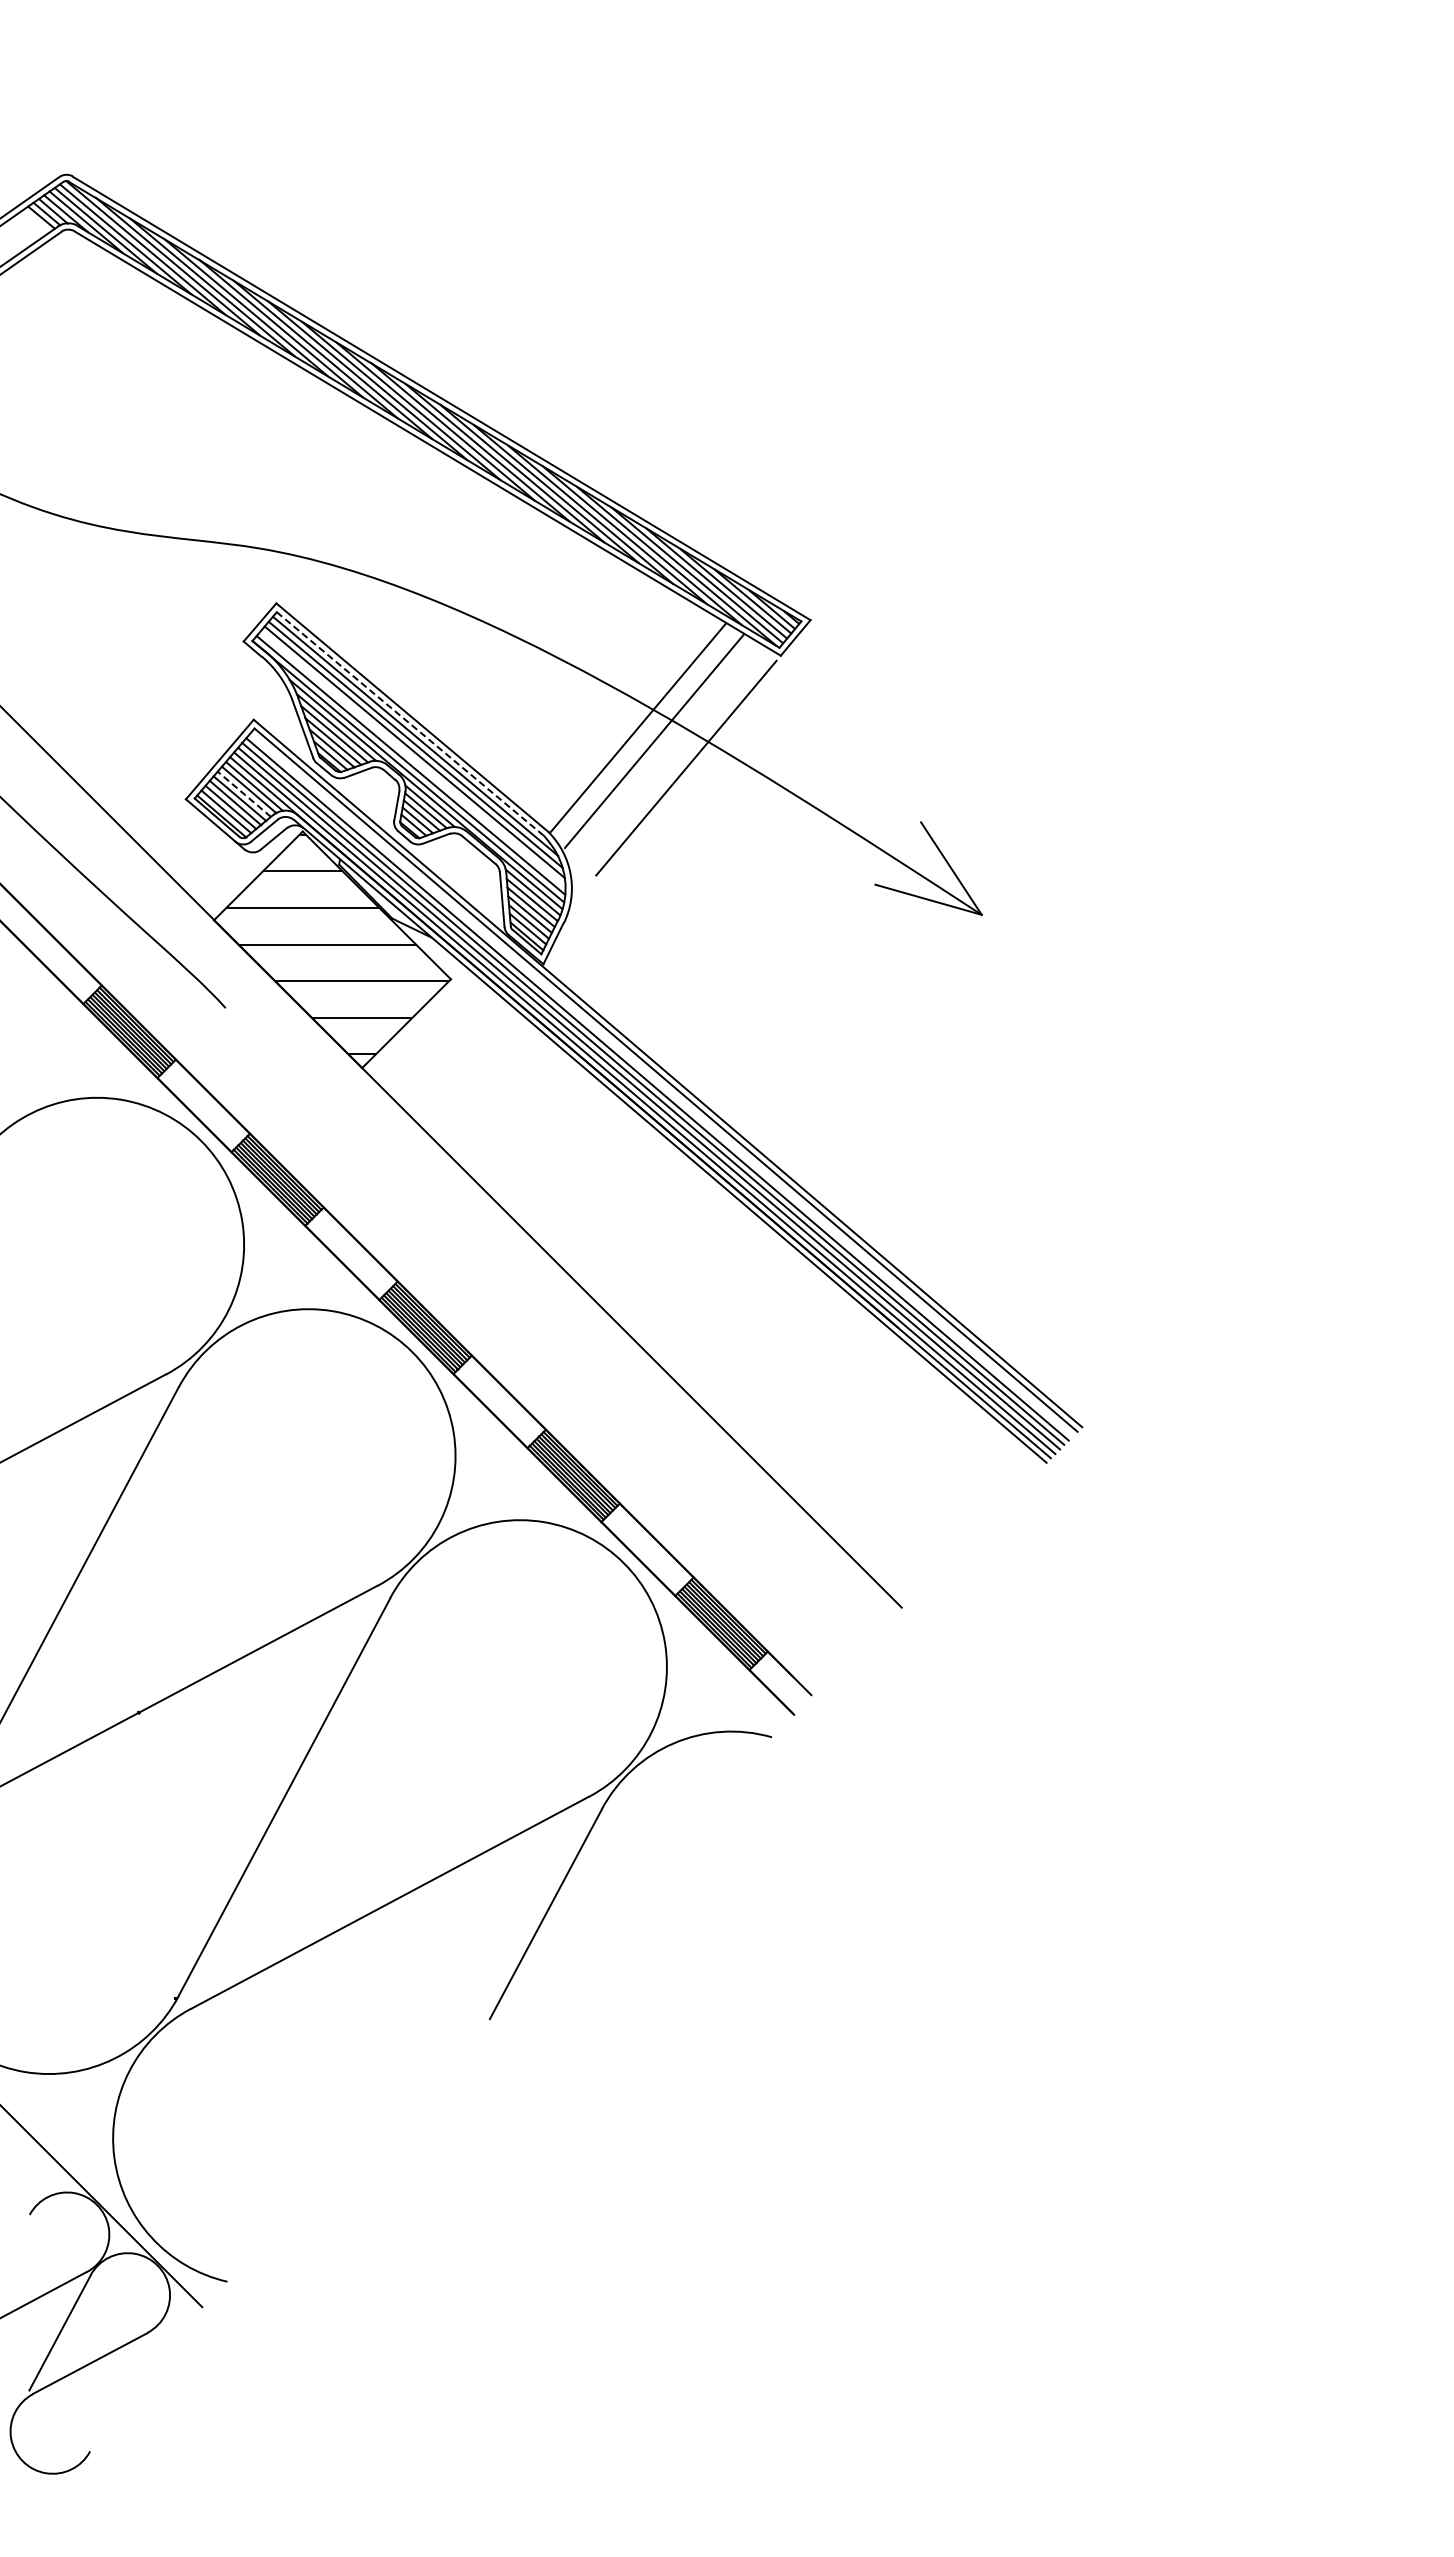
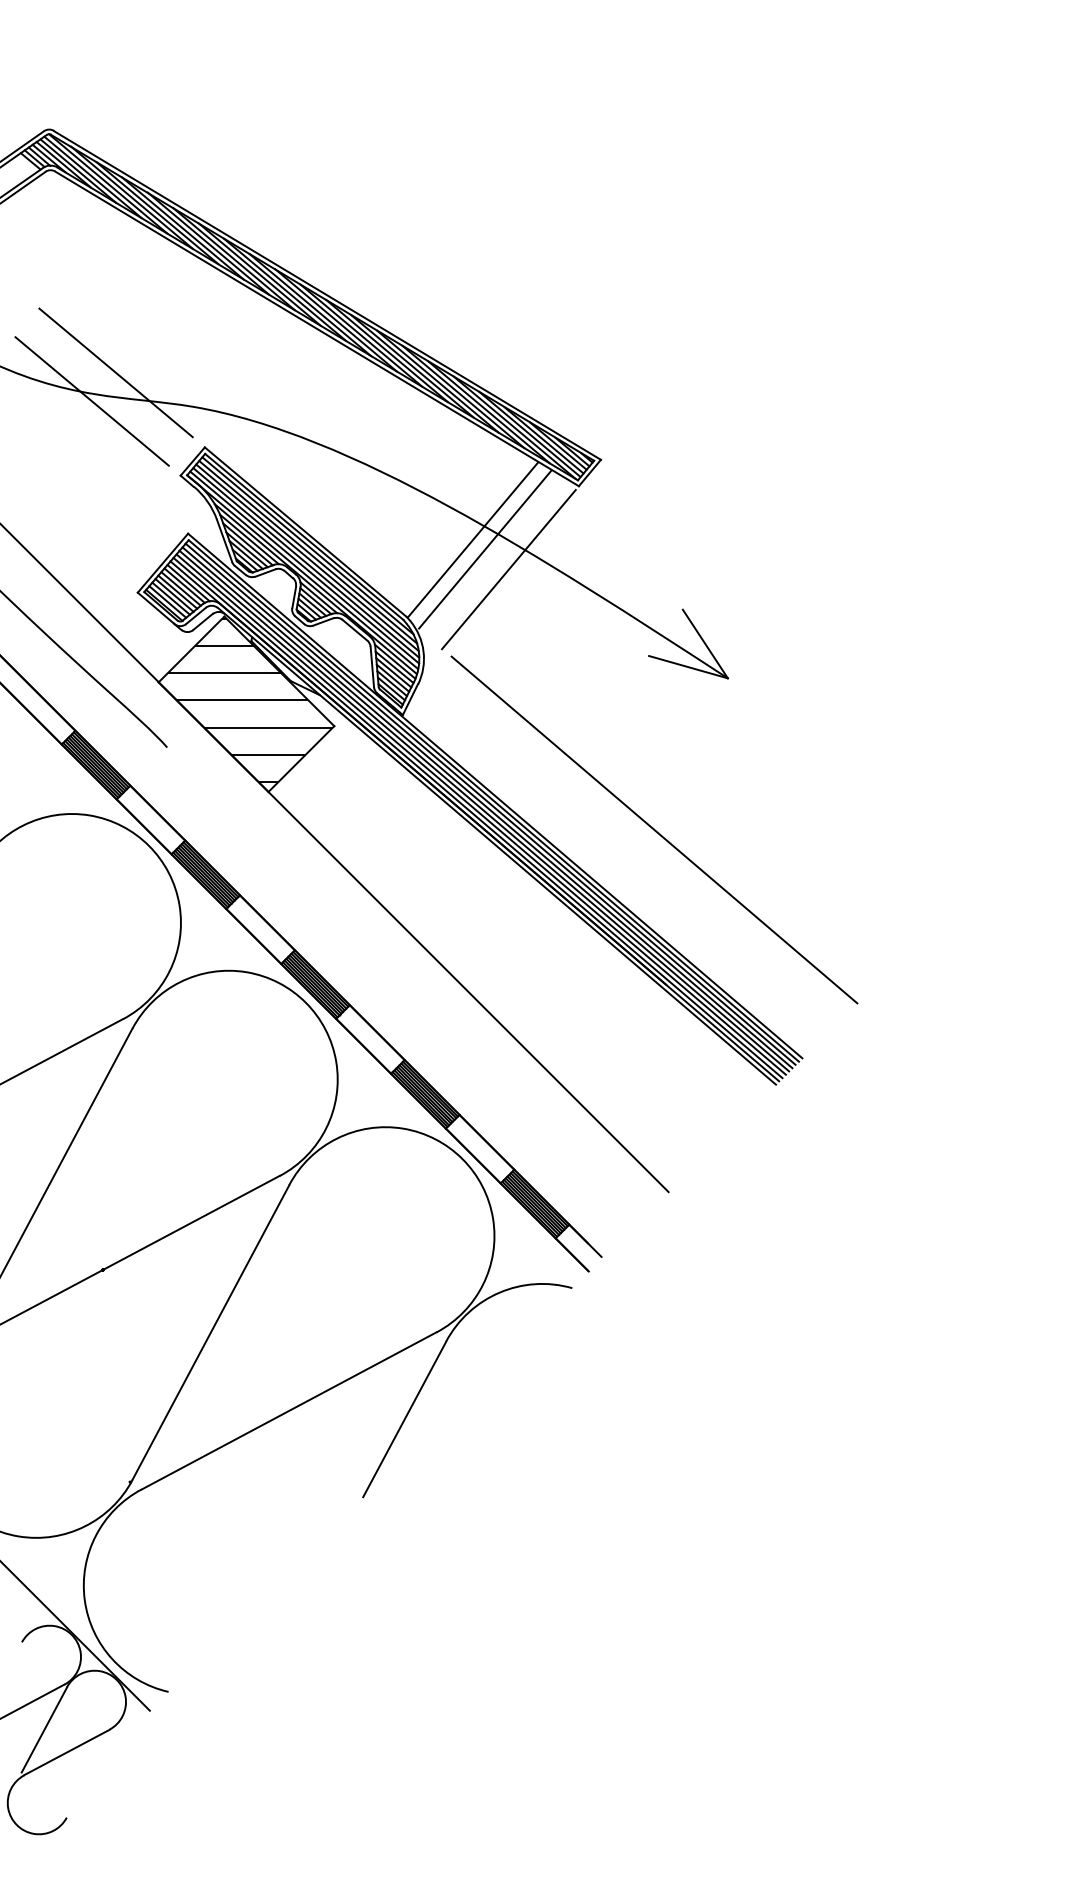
line: (156, 502) -> (115, 372), added
line: (124, 541) -> (92, 401), added
line: (410, 724) -> (304, 537), dashed -> solid
line: (412, 758) -> (305, 562), added
line: (244, 794) -> (181, 589), dashed -> solid
line: (661, 1084) -> (490, 804), added
line: (882, 1119) -> (654, 830), added

